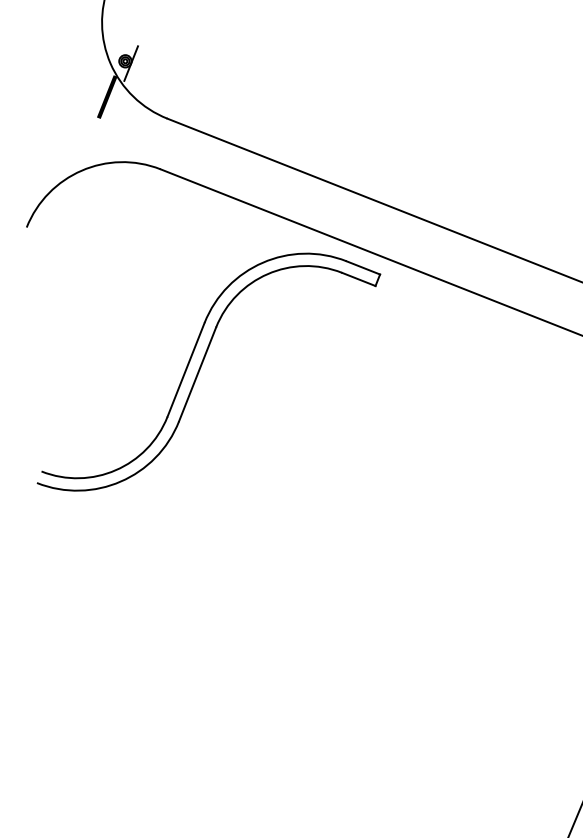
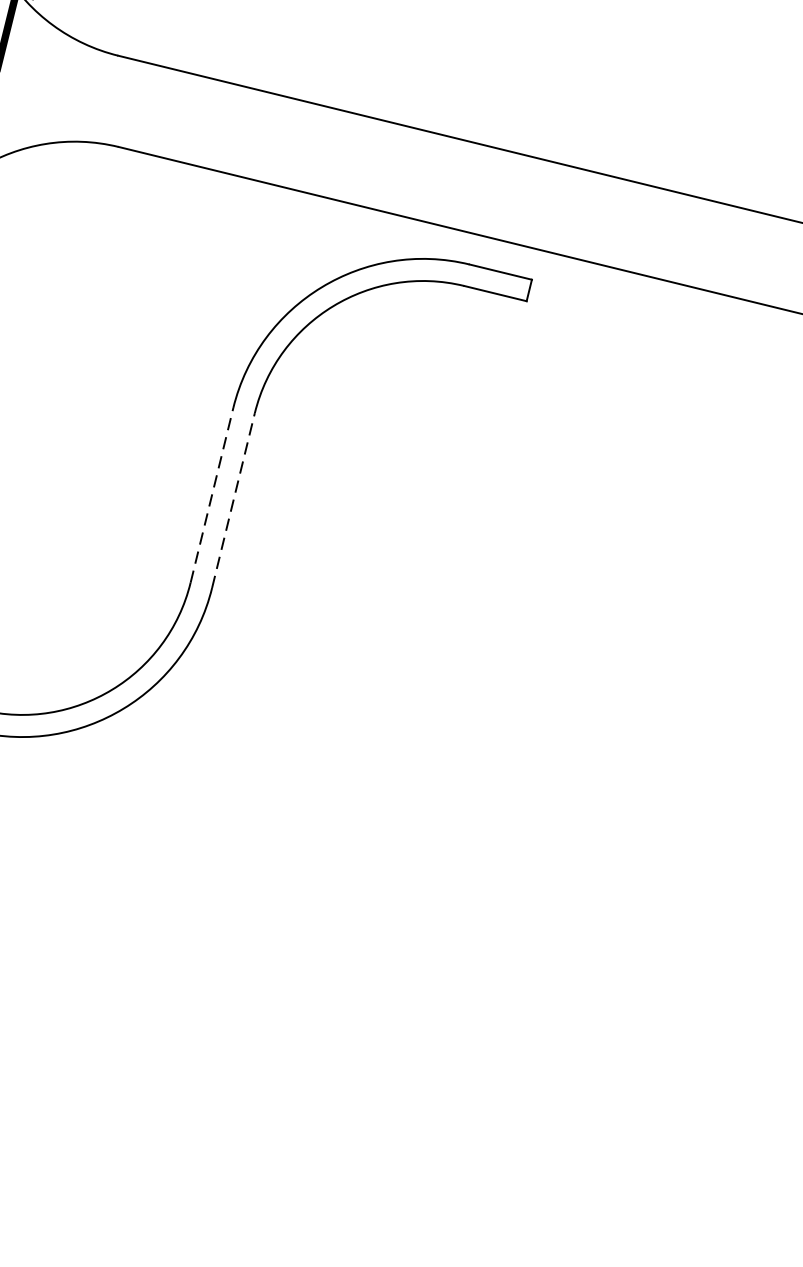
line: (186, 369) -> (212, 494), solid -> dashed
line: (197, 373) -> (233, 498), solid -> dashed

